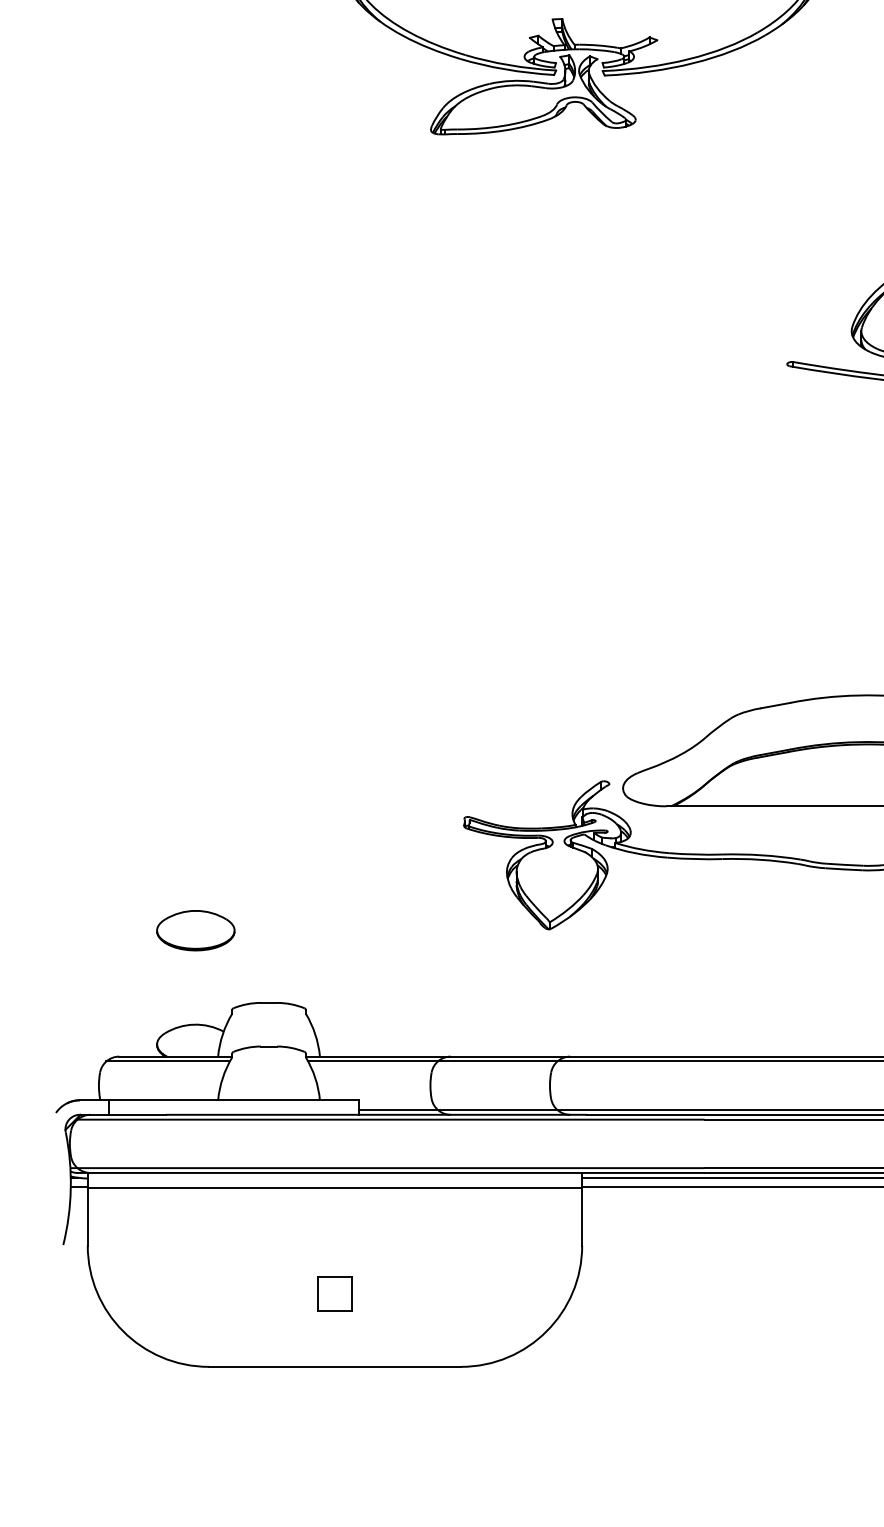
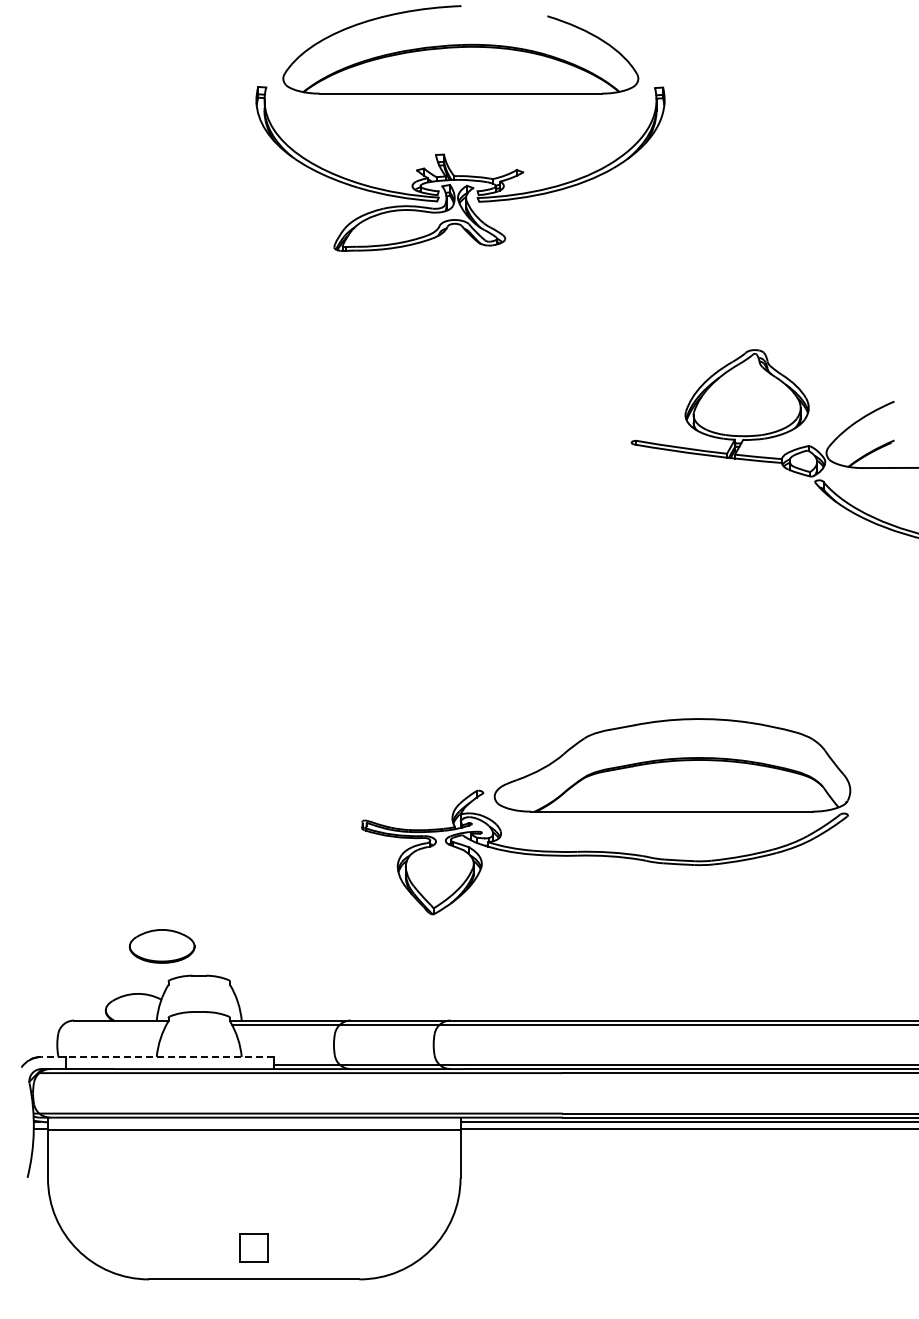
part: (195, 930) -> (161, 946), moved
line: (167, 1061) -> (114, 1024), removed
line: (219, 1099) -> (157, 1056), solid -> dashed
part: (334, 1293) -> (253, 1247), moved

